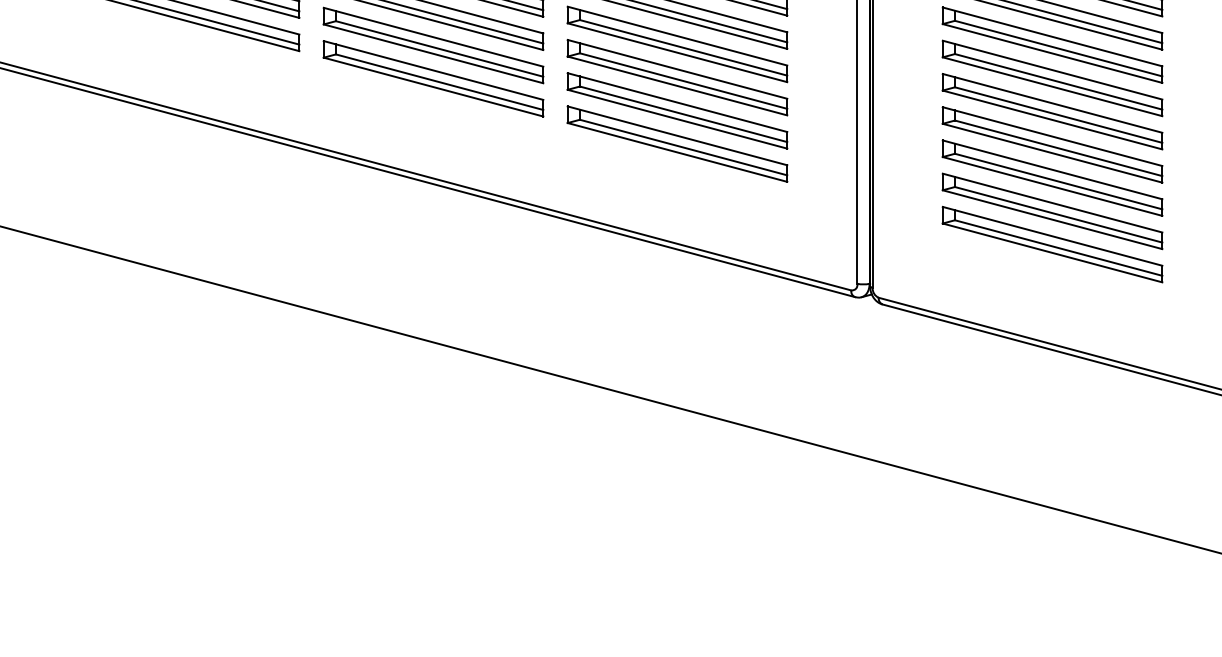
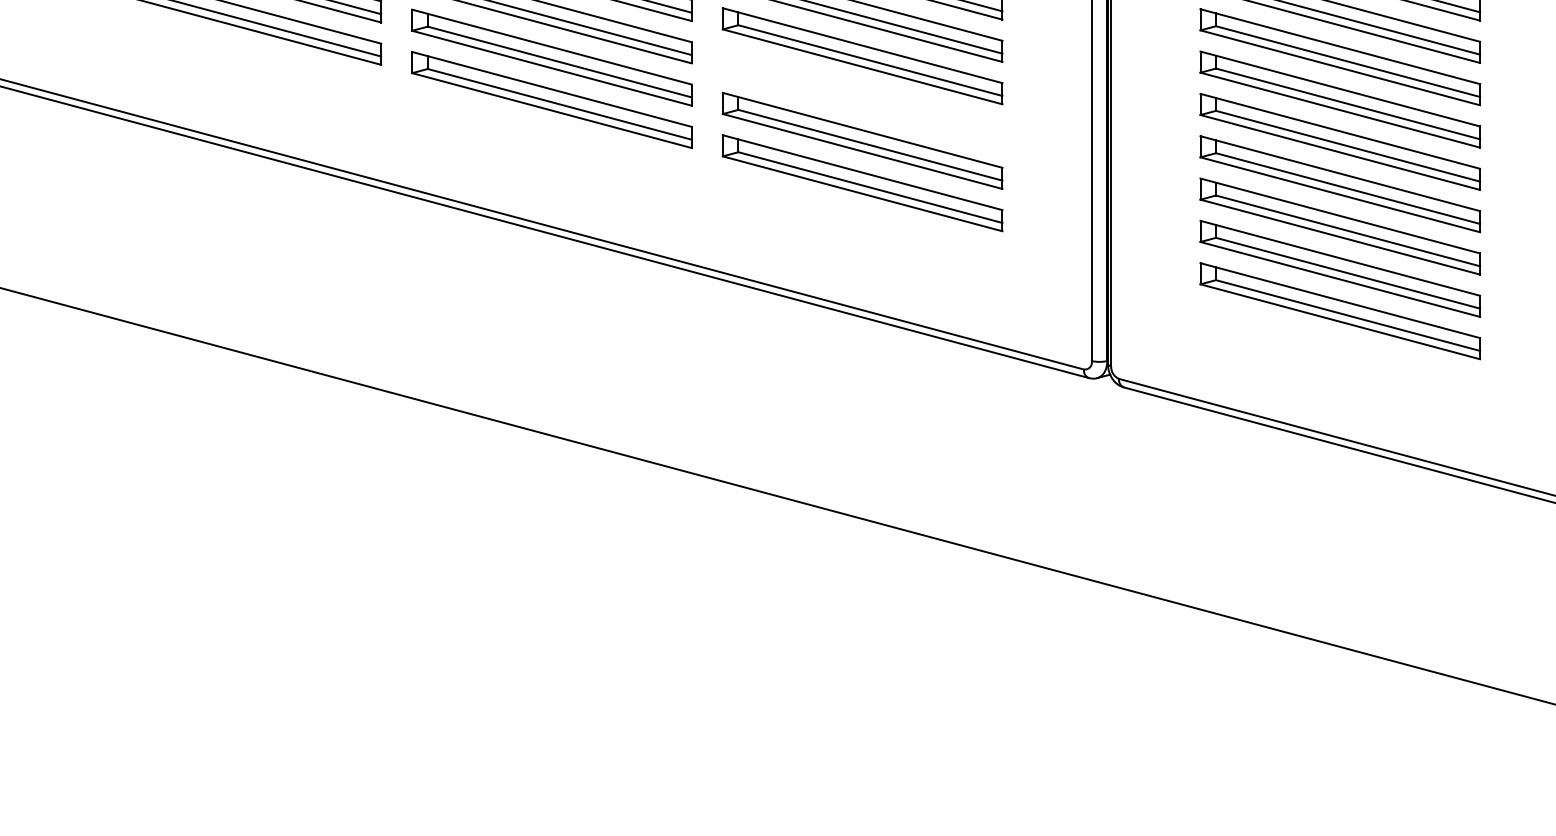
part: (677, 77) -> (862, 98), removed

